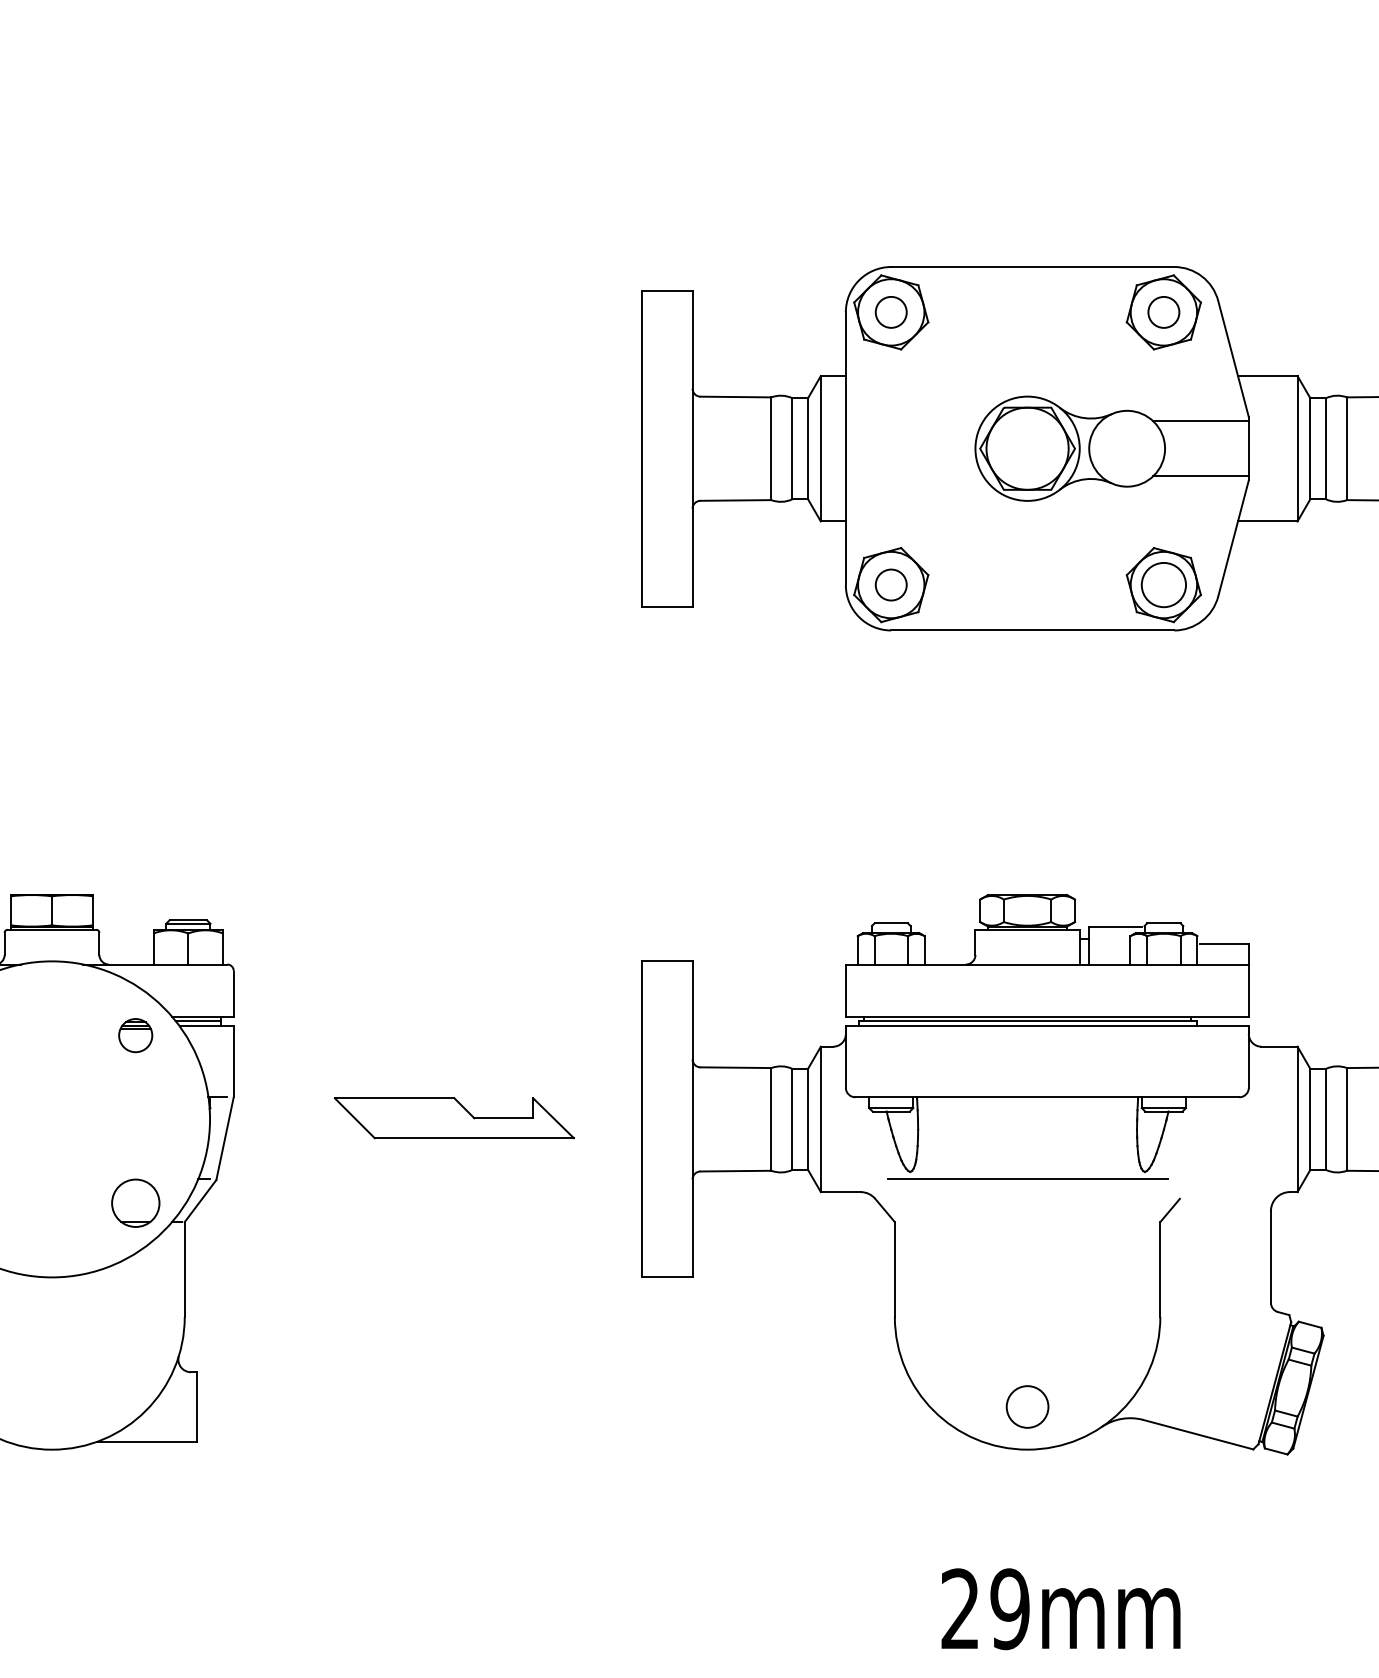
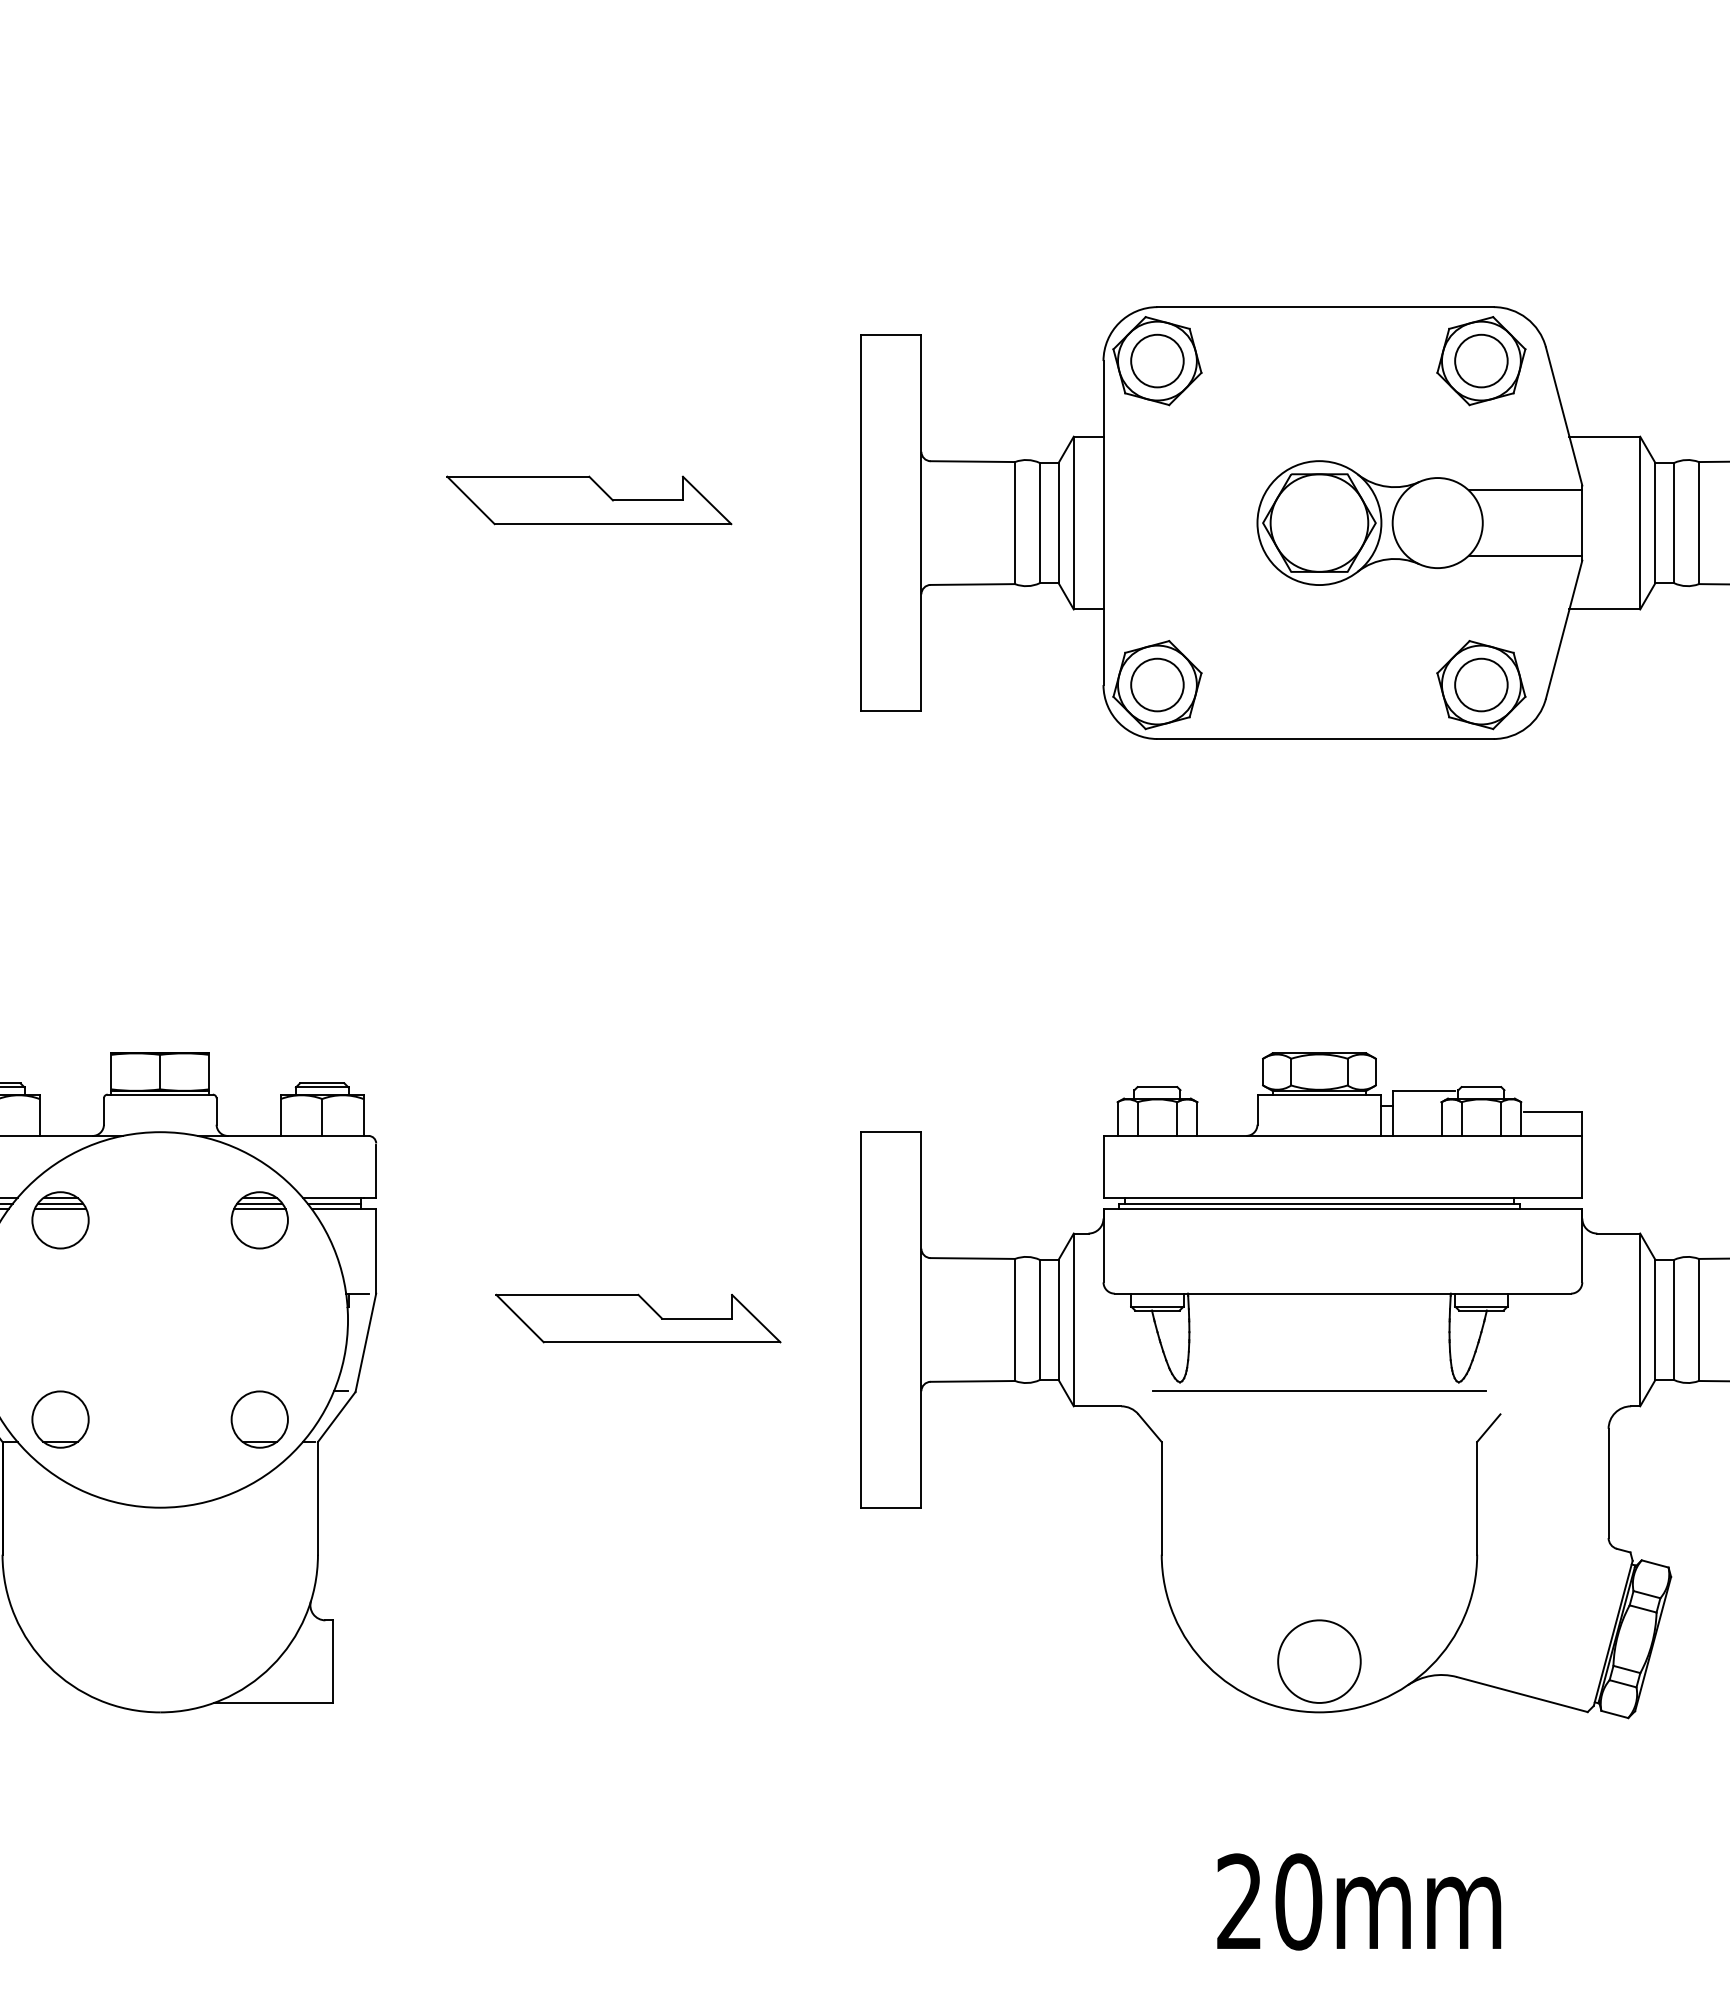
circle: (891, 311) -> (1157, 360), size x1.43
circle: (1163, 311) -> (1481, 360), size x1.43
part: (413, 429) -> (589, 500), added
circle: (891, 584) -> (1157, 684), size x1.43
part: (135, 1035) -> (259, 1220), size x1.43
circle: (1027, 1406) -> (1319, 1661), size x1.67
text: (1009, 1608) -> (1298, 1901), 29mm -> 20mm

